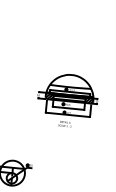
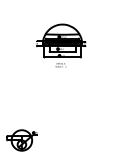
part: (68, 100) -> (61, 45), moved

